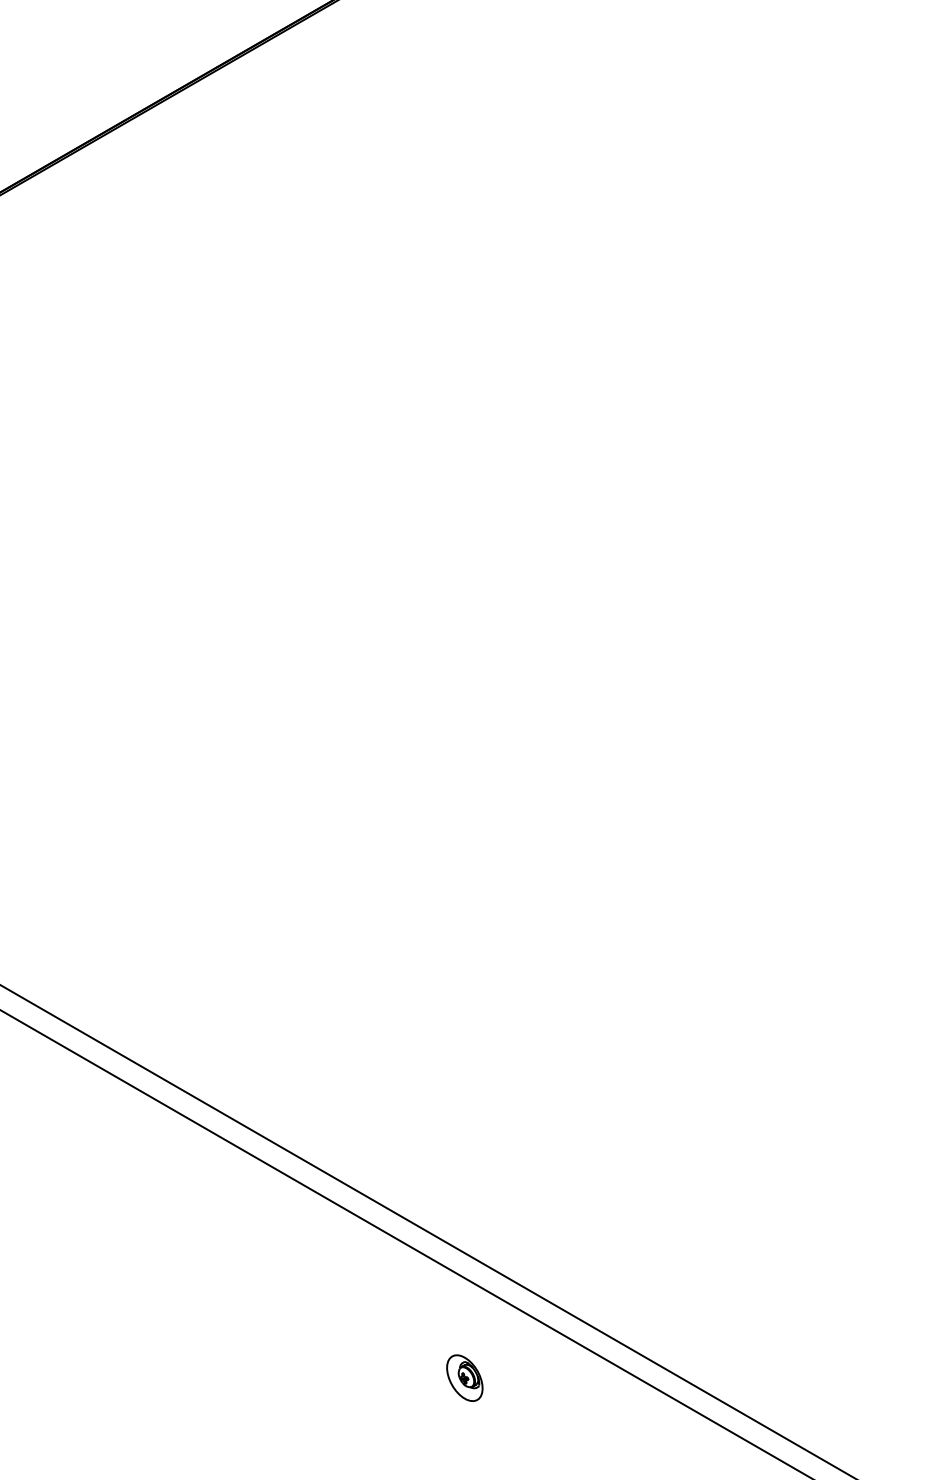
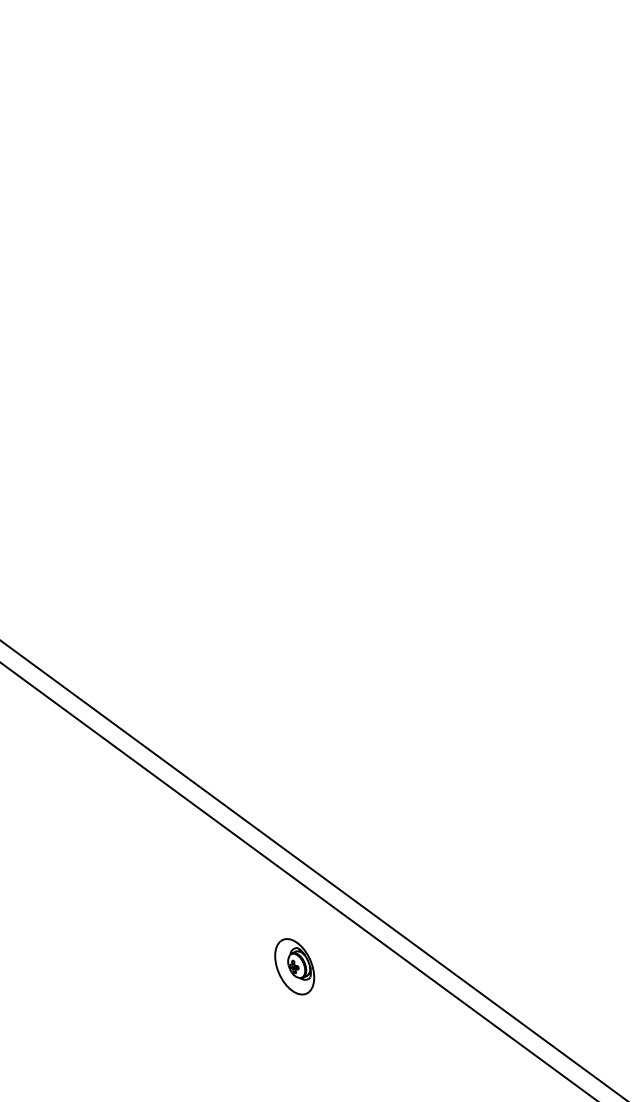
part: (464, 1377) -> (294, 966), size x1.43

